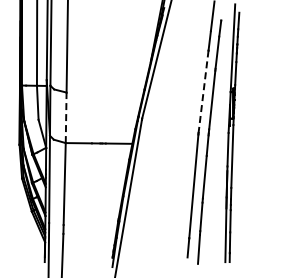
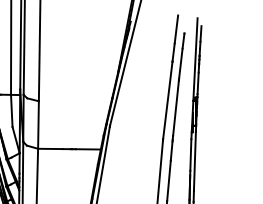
line: (203, 91) -> (167, 100), dashed -> solid
line: (66, 117) -> (38, 124), dashed -> solid

